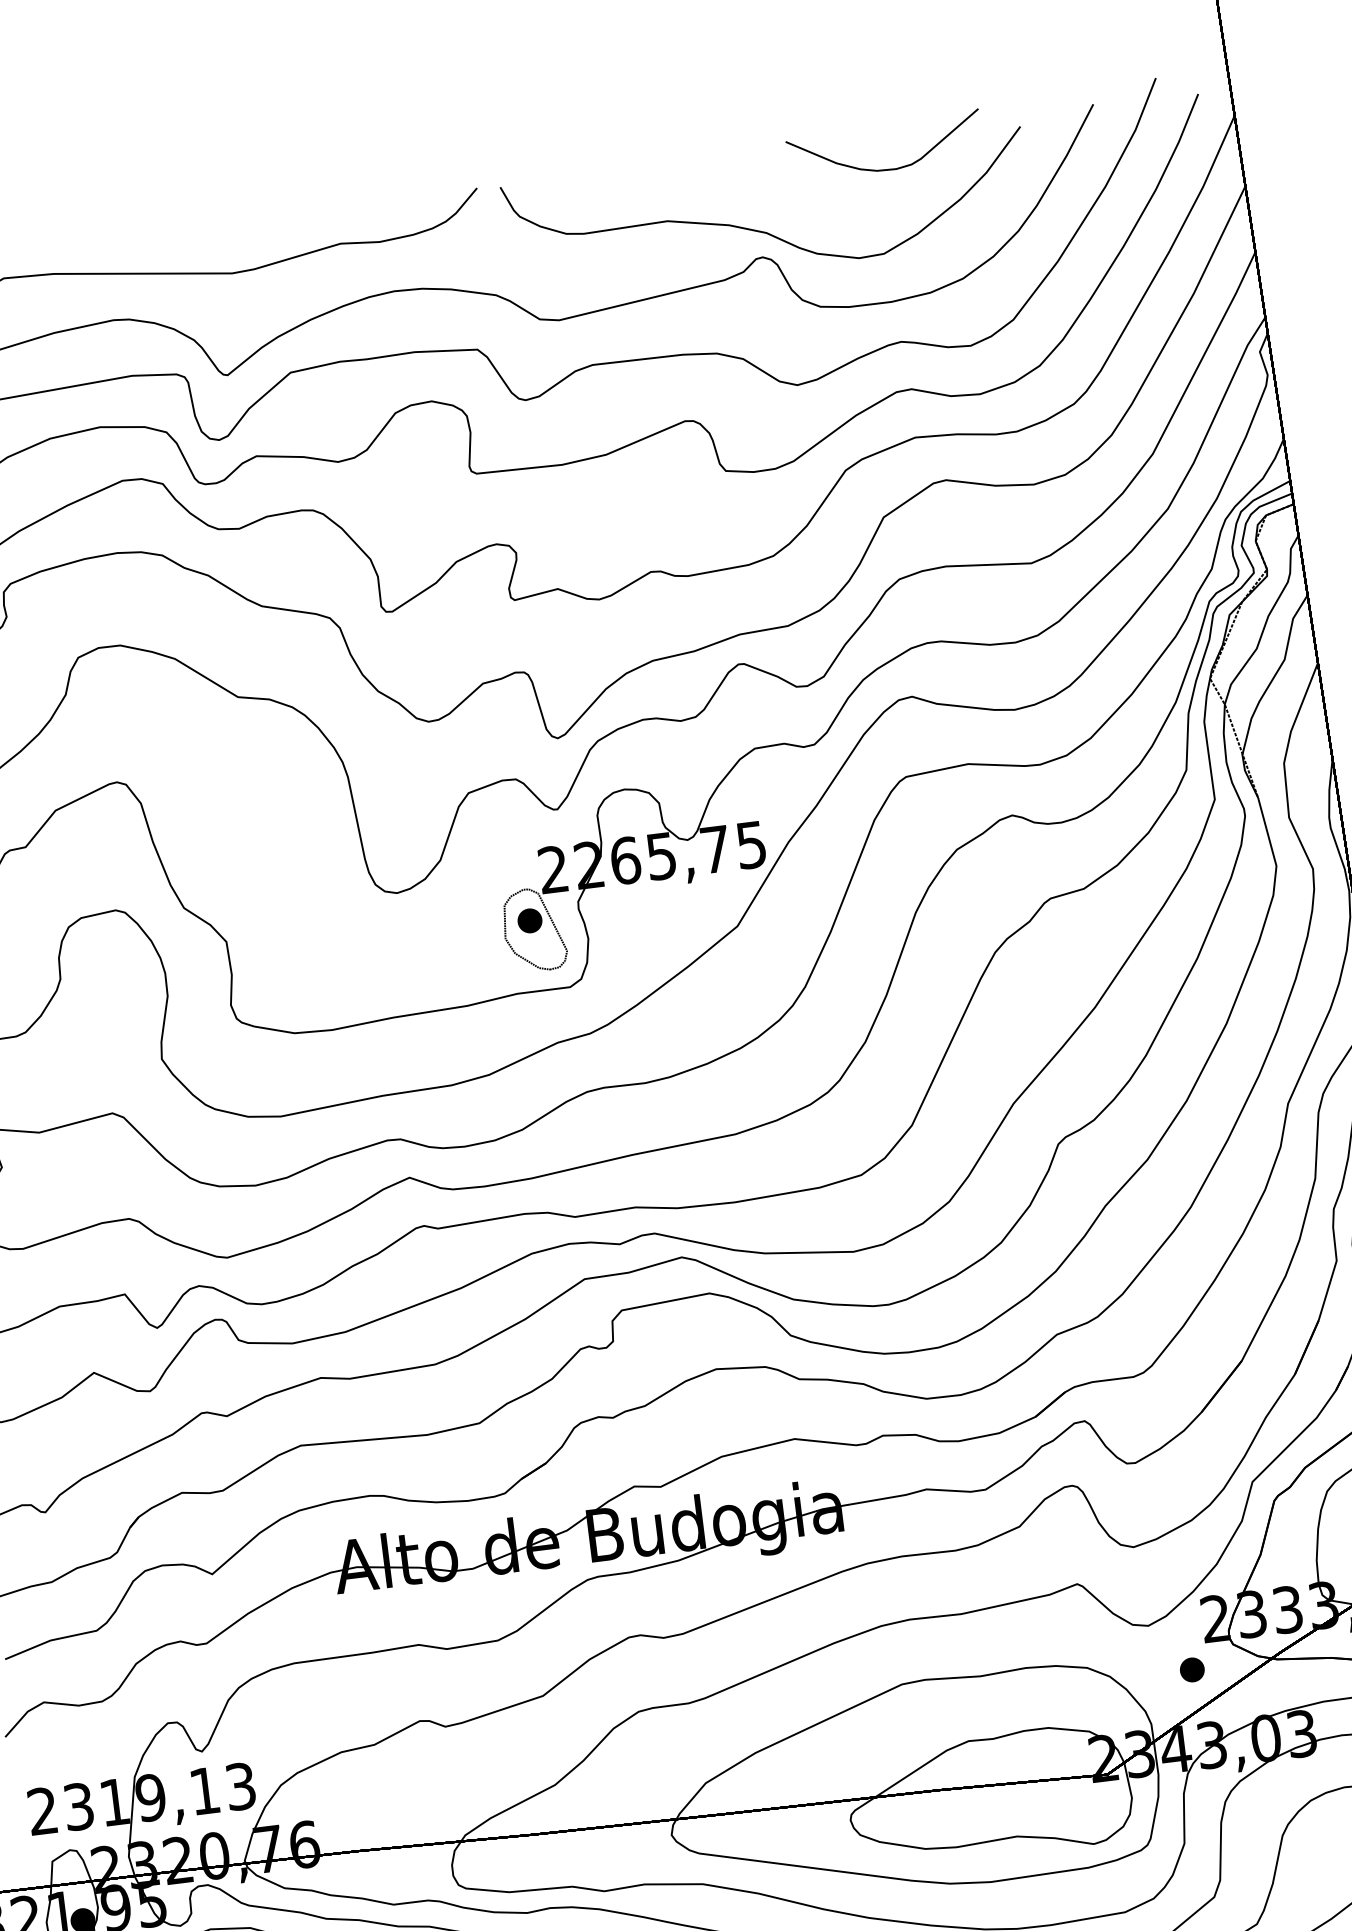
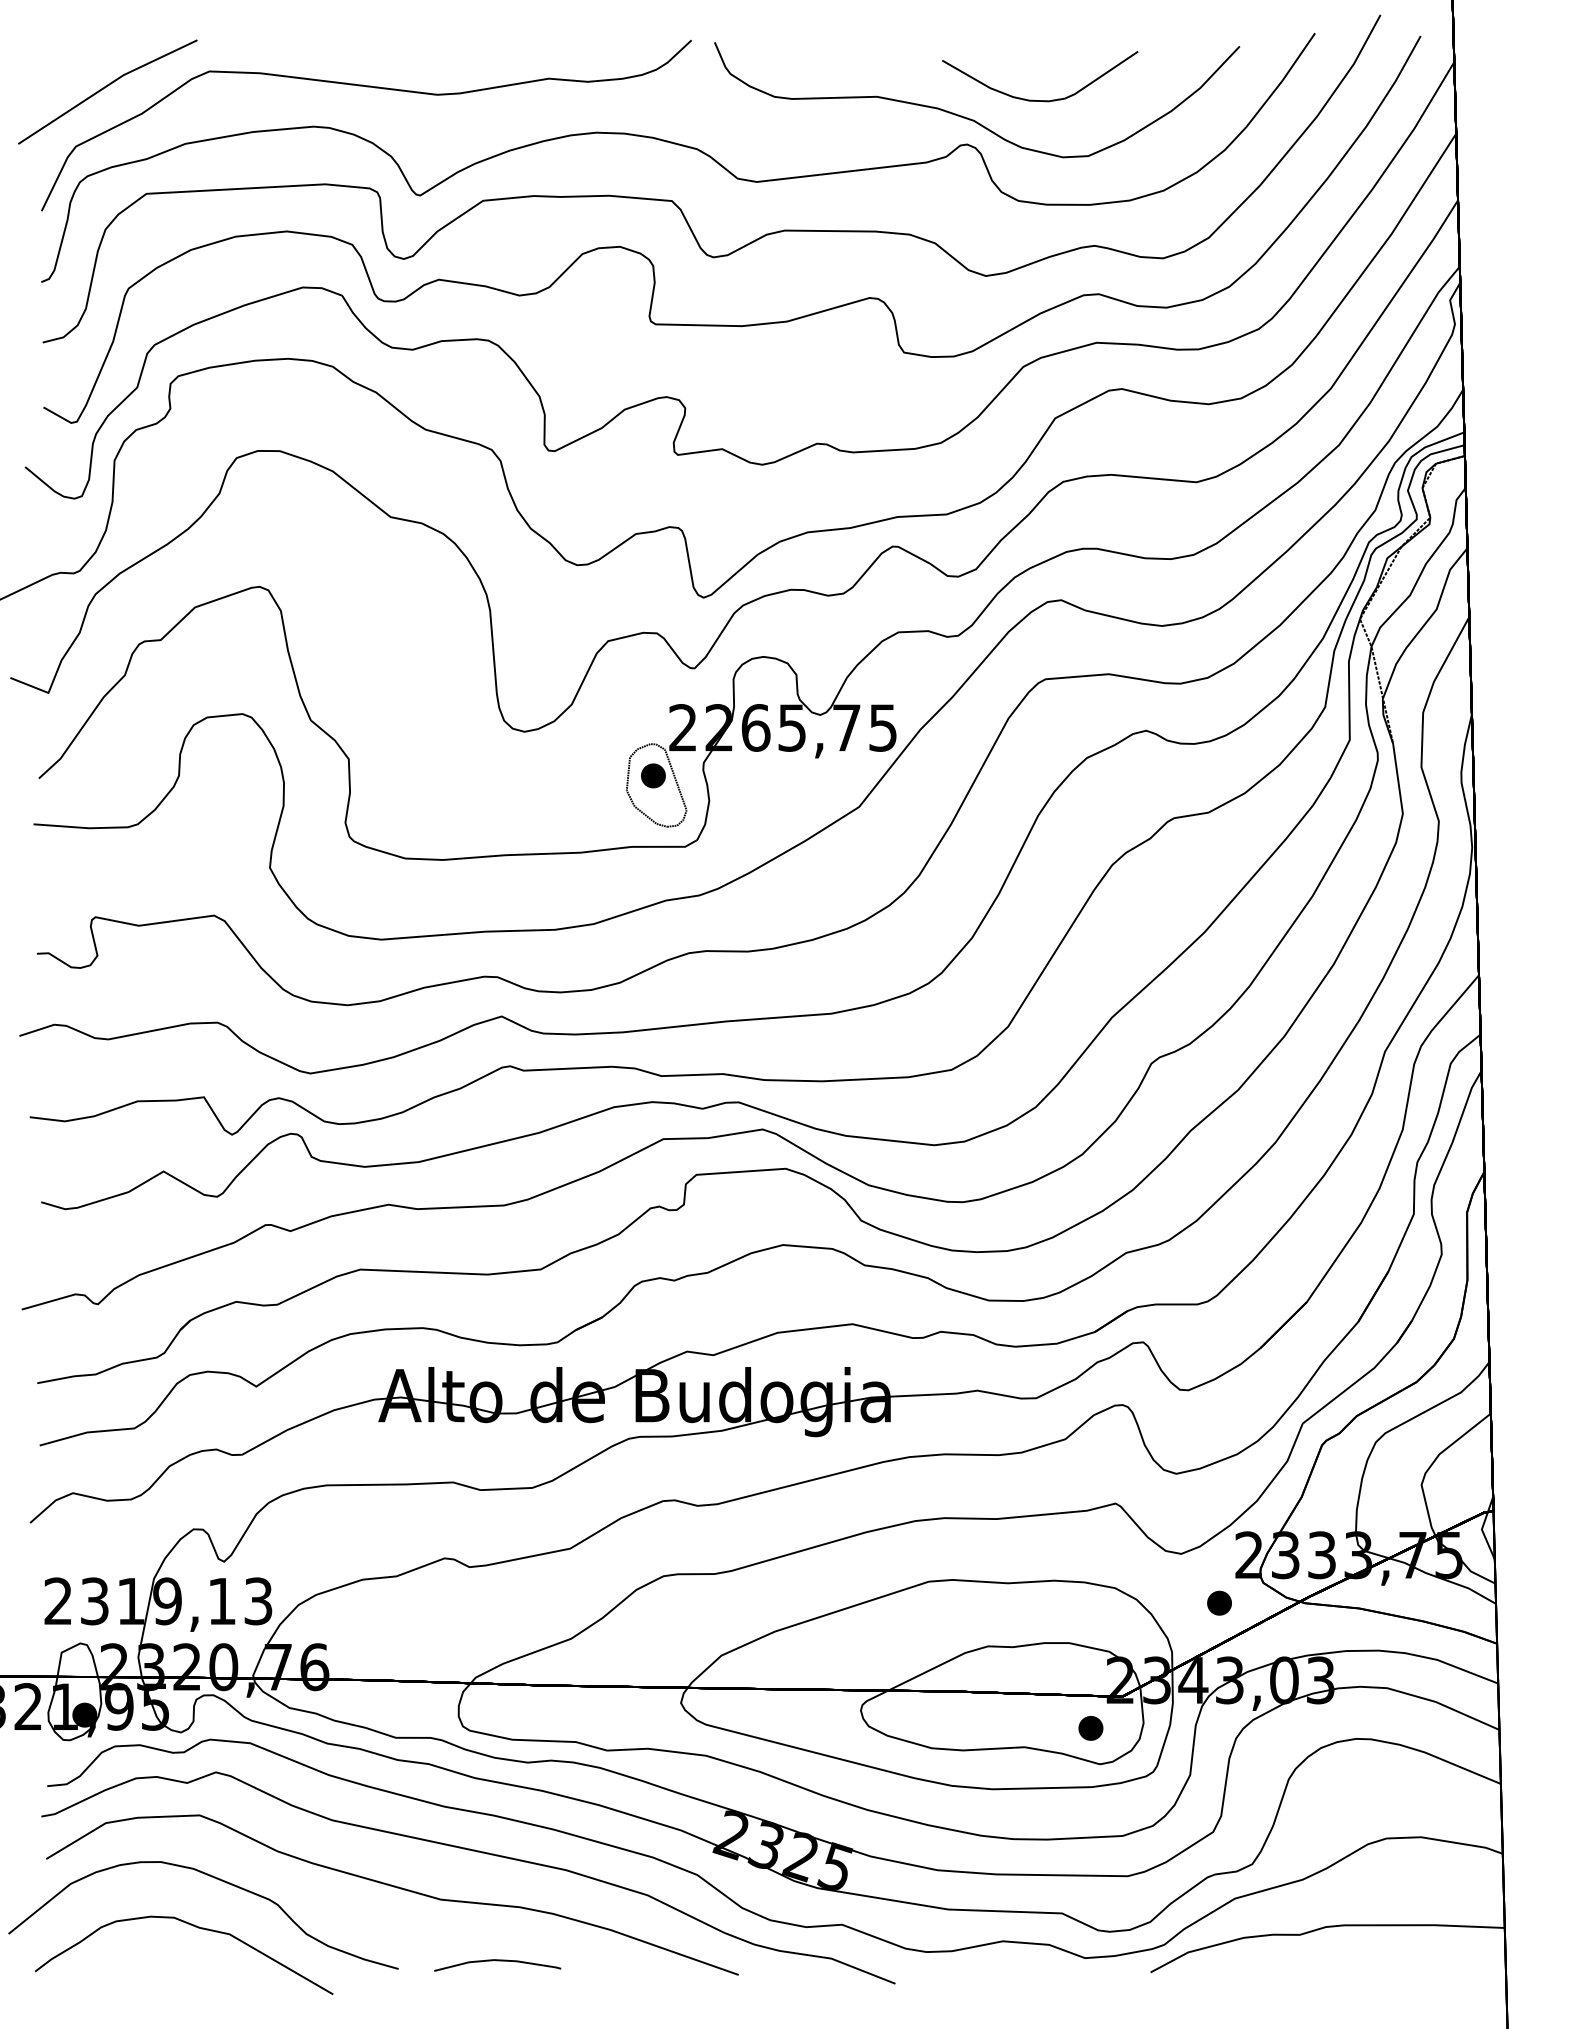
curve: (887, 169) -> (1040, 100), moved
part: (1080, 1809) -> (1090, 1728), added

